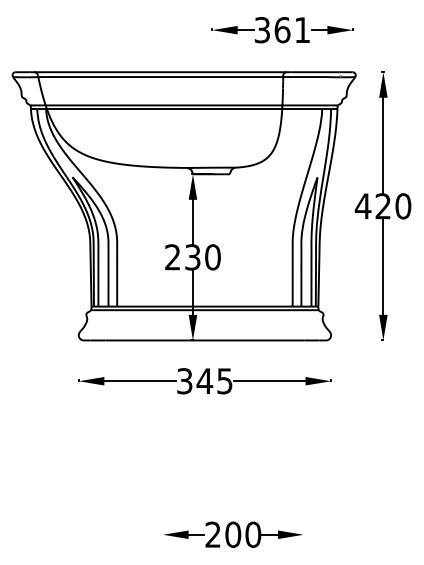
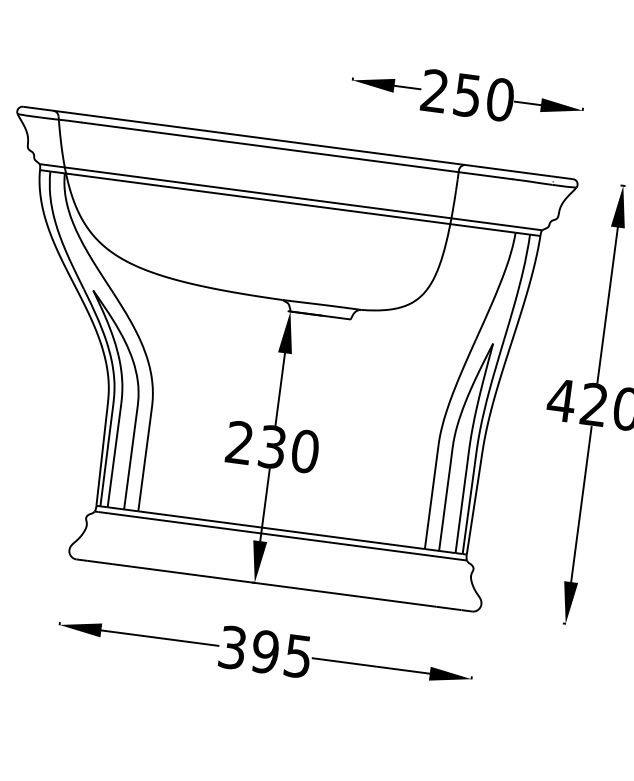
text: (282, 30) -> (467, 96), 361 -> 250
text: (204, 381) -> (264, 652), 345 -> 395

